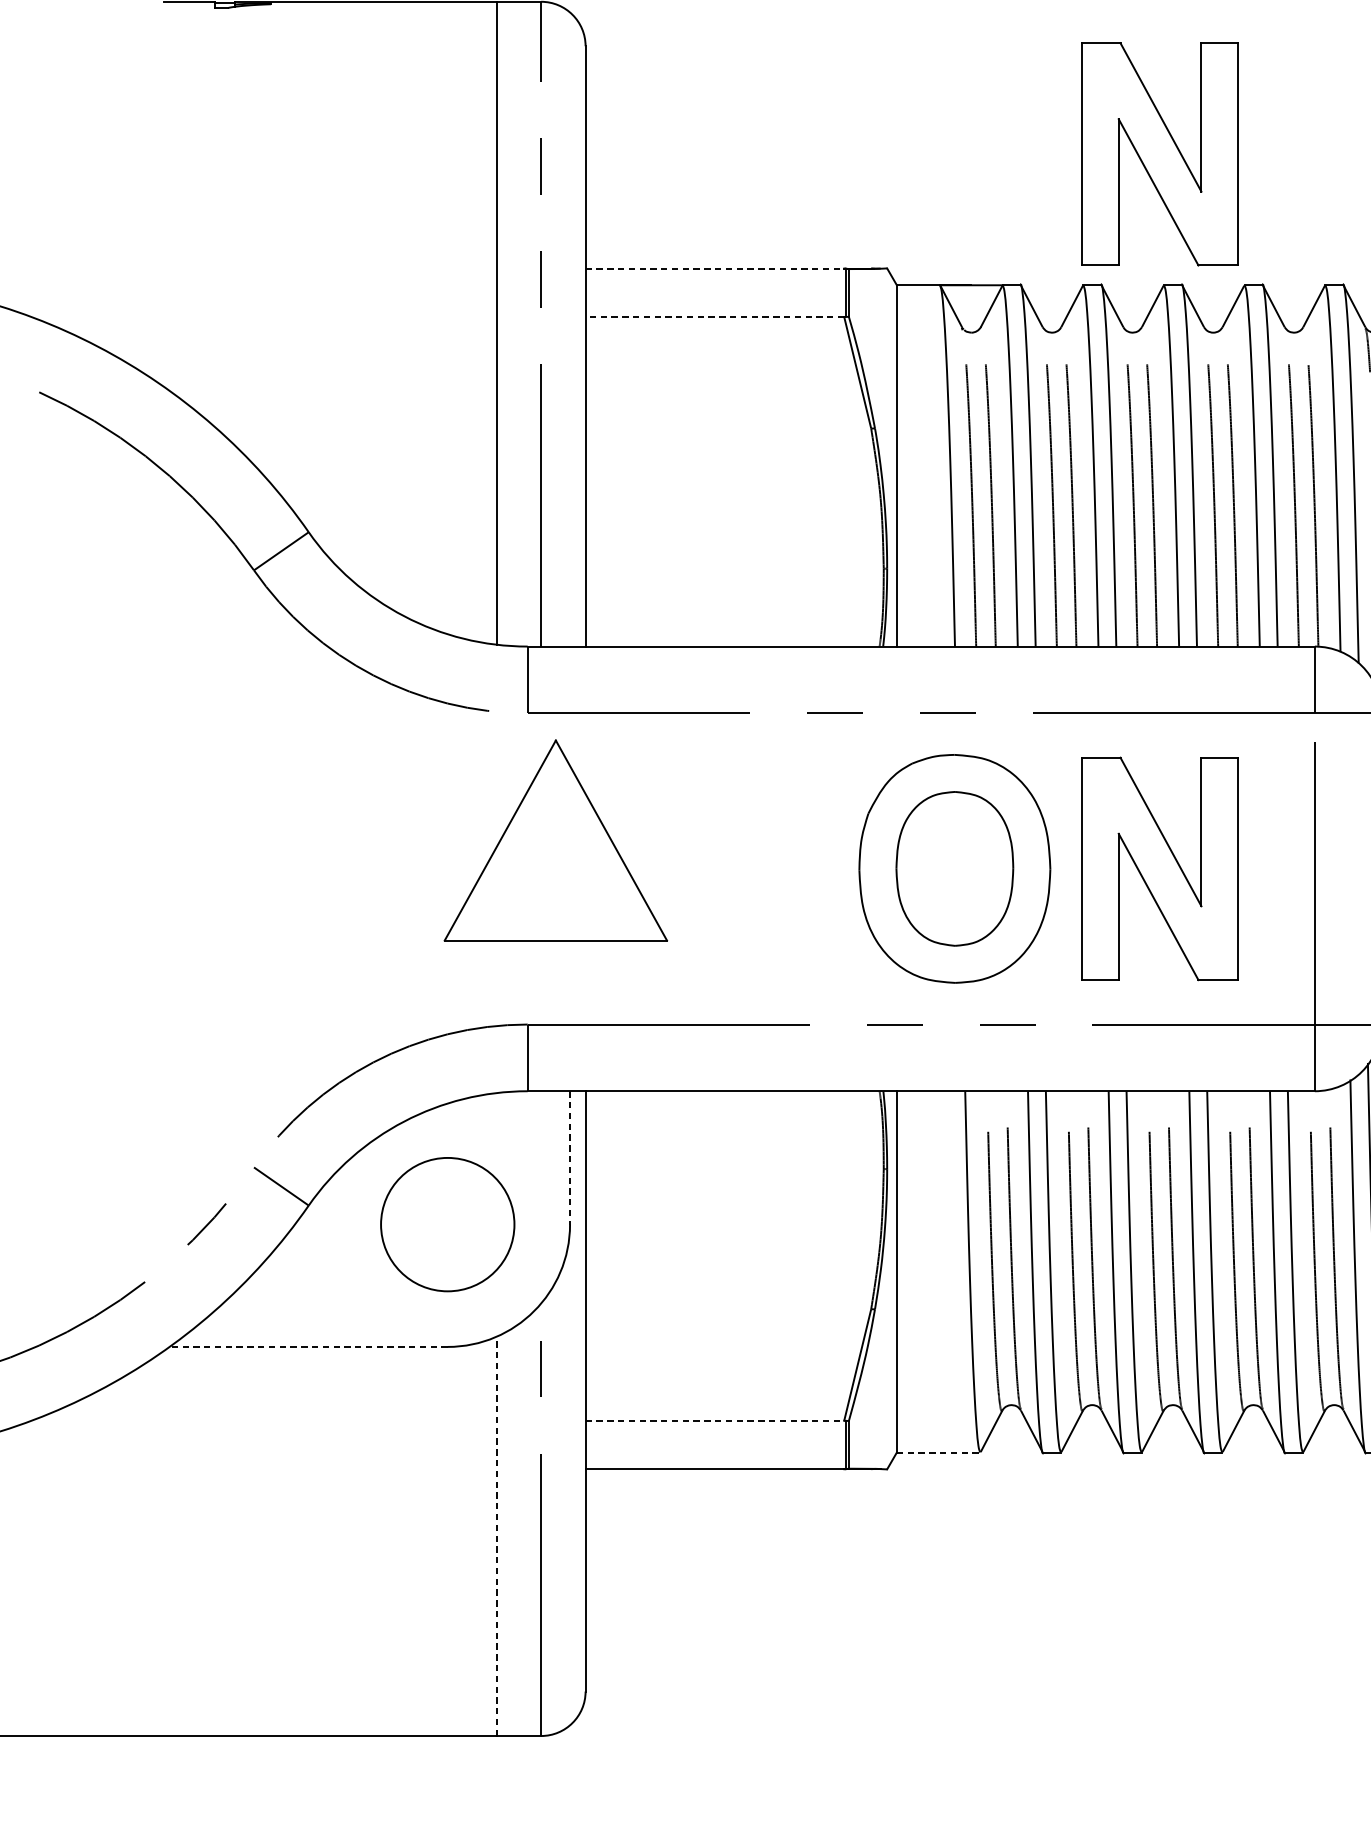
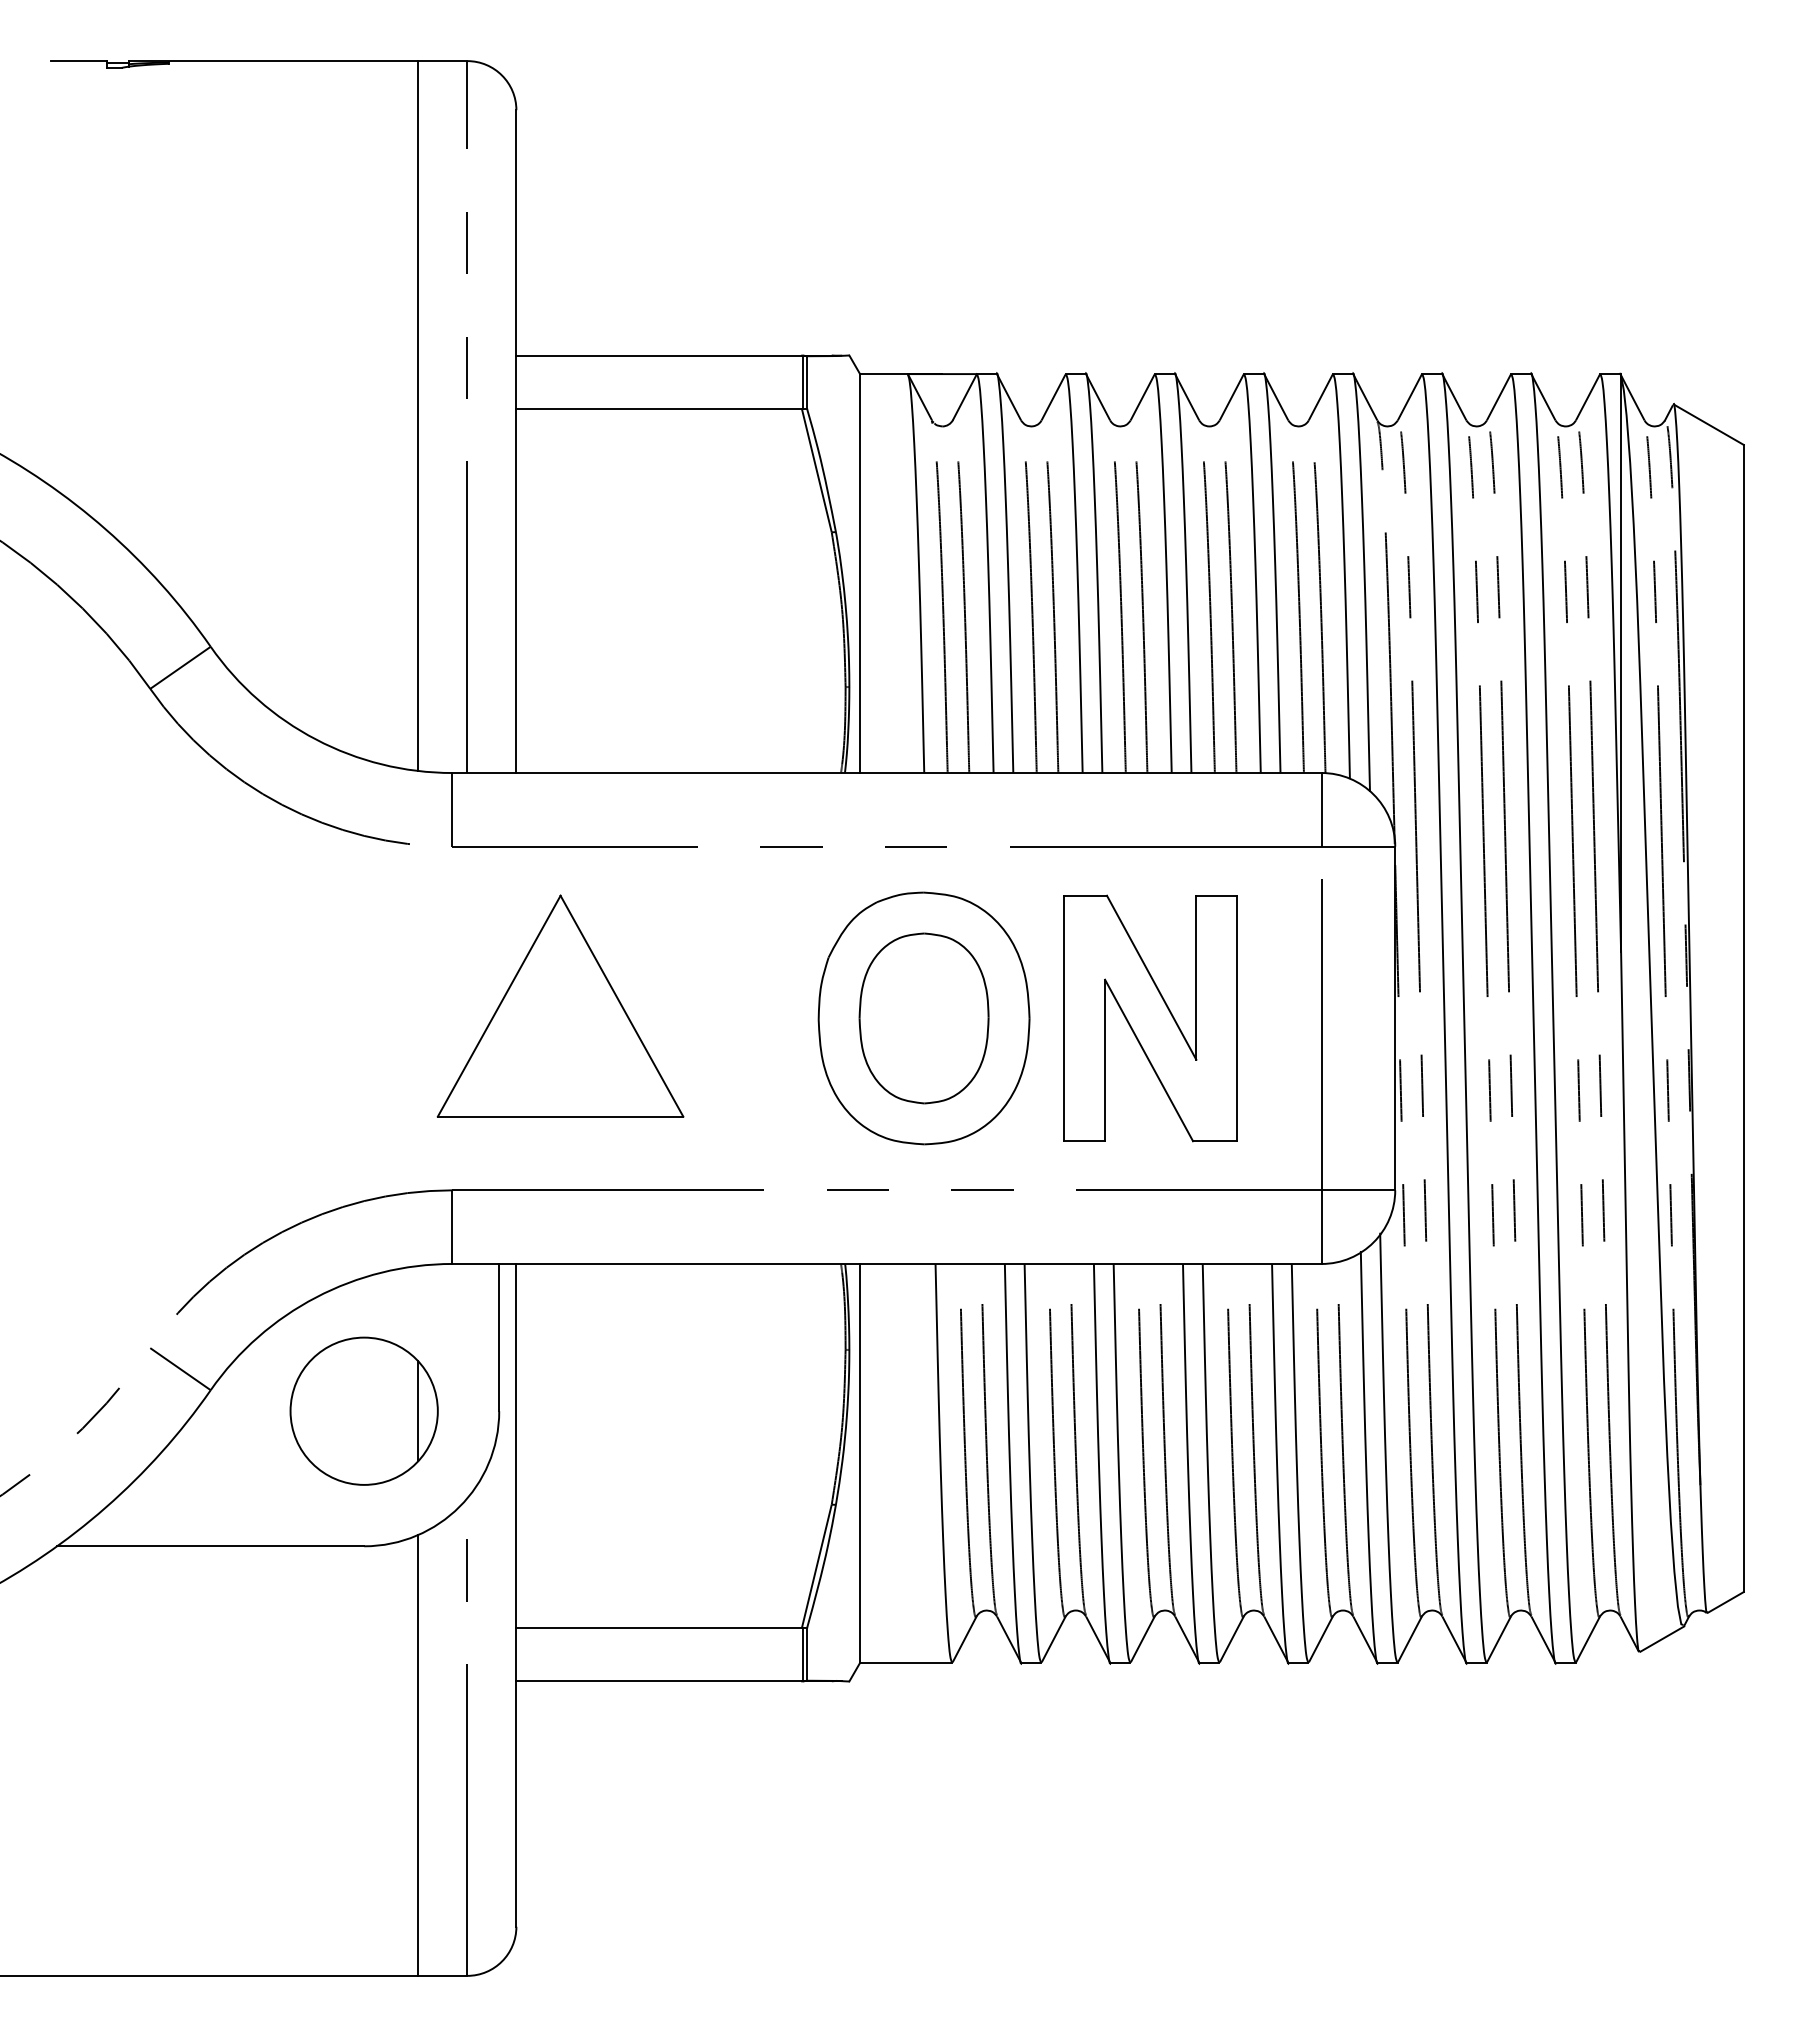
part: (1159, 154) -> (1150, 229), removed
line: (715, 268) -> (659, 355), dashed -> solid
line: (715, 317) -> (659, 409), dashed -> solid
part: (555, 839) -> (560, 1005), moved
line: (570, 1157) -> (499, 1337), dashed -> solid
line: (496, 1224) -> (418, 1411), added
line: (308, 1347) -> (210, 1546), dashed -> solid
line: (715, 1420) -> (659, 1627), dashed -> solid
line: (938, 1452) -> (906, 1662), dashed -> solid
line: (496, 1535) -> (418, 1754), dashed -> solid

